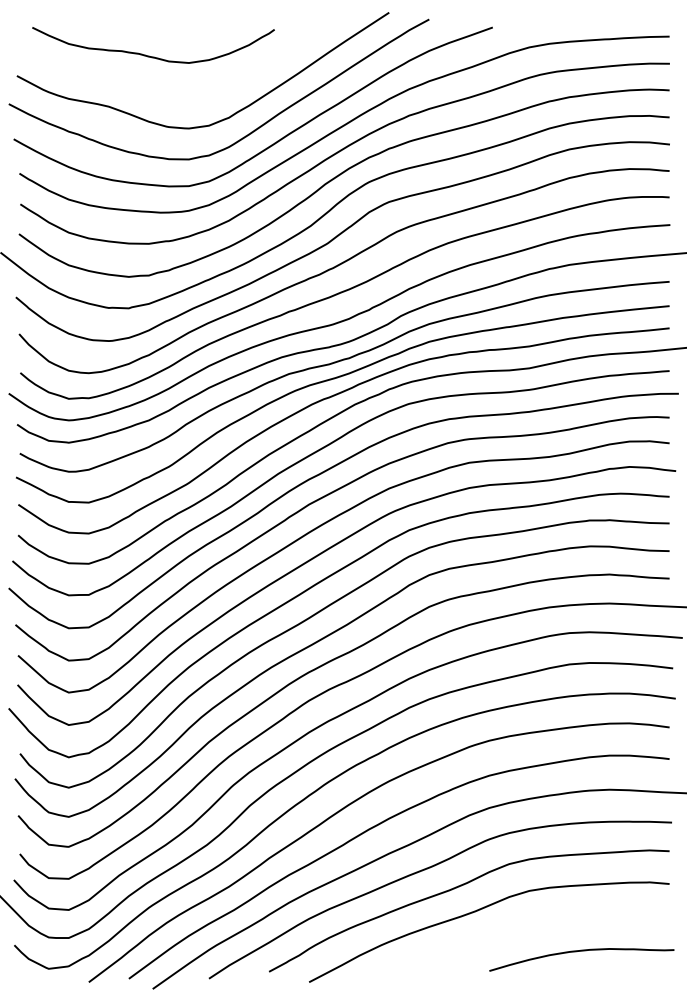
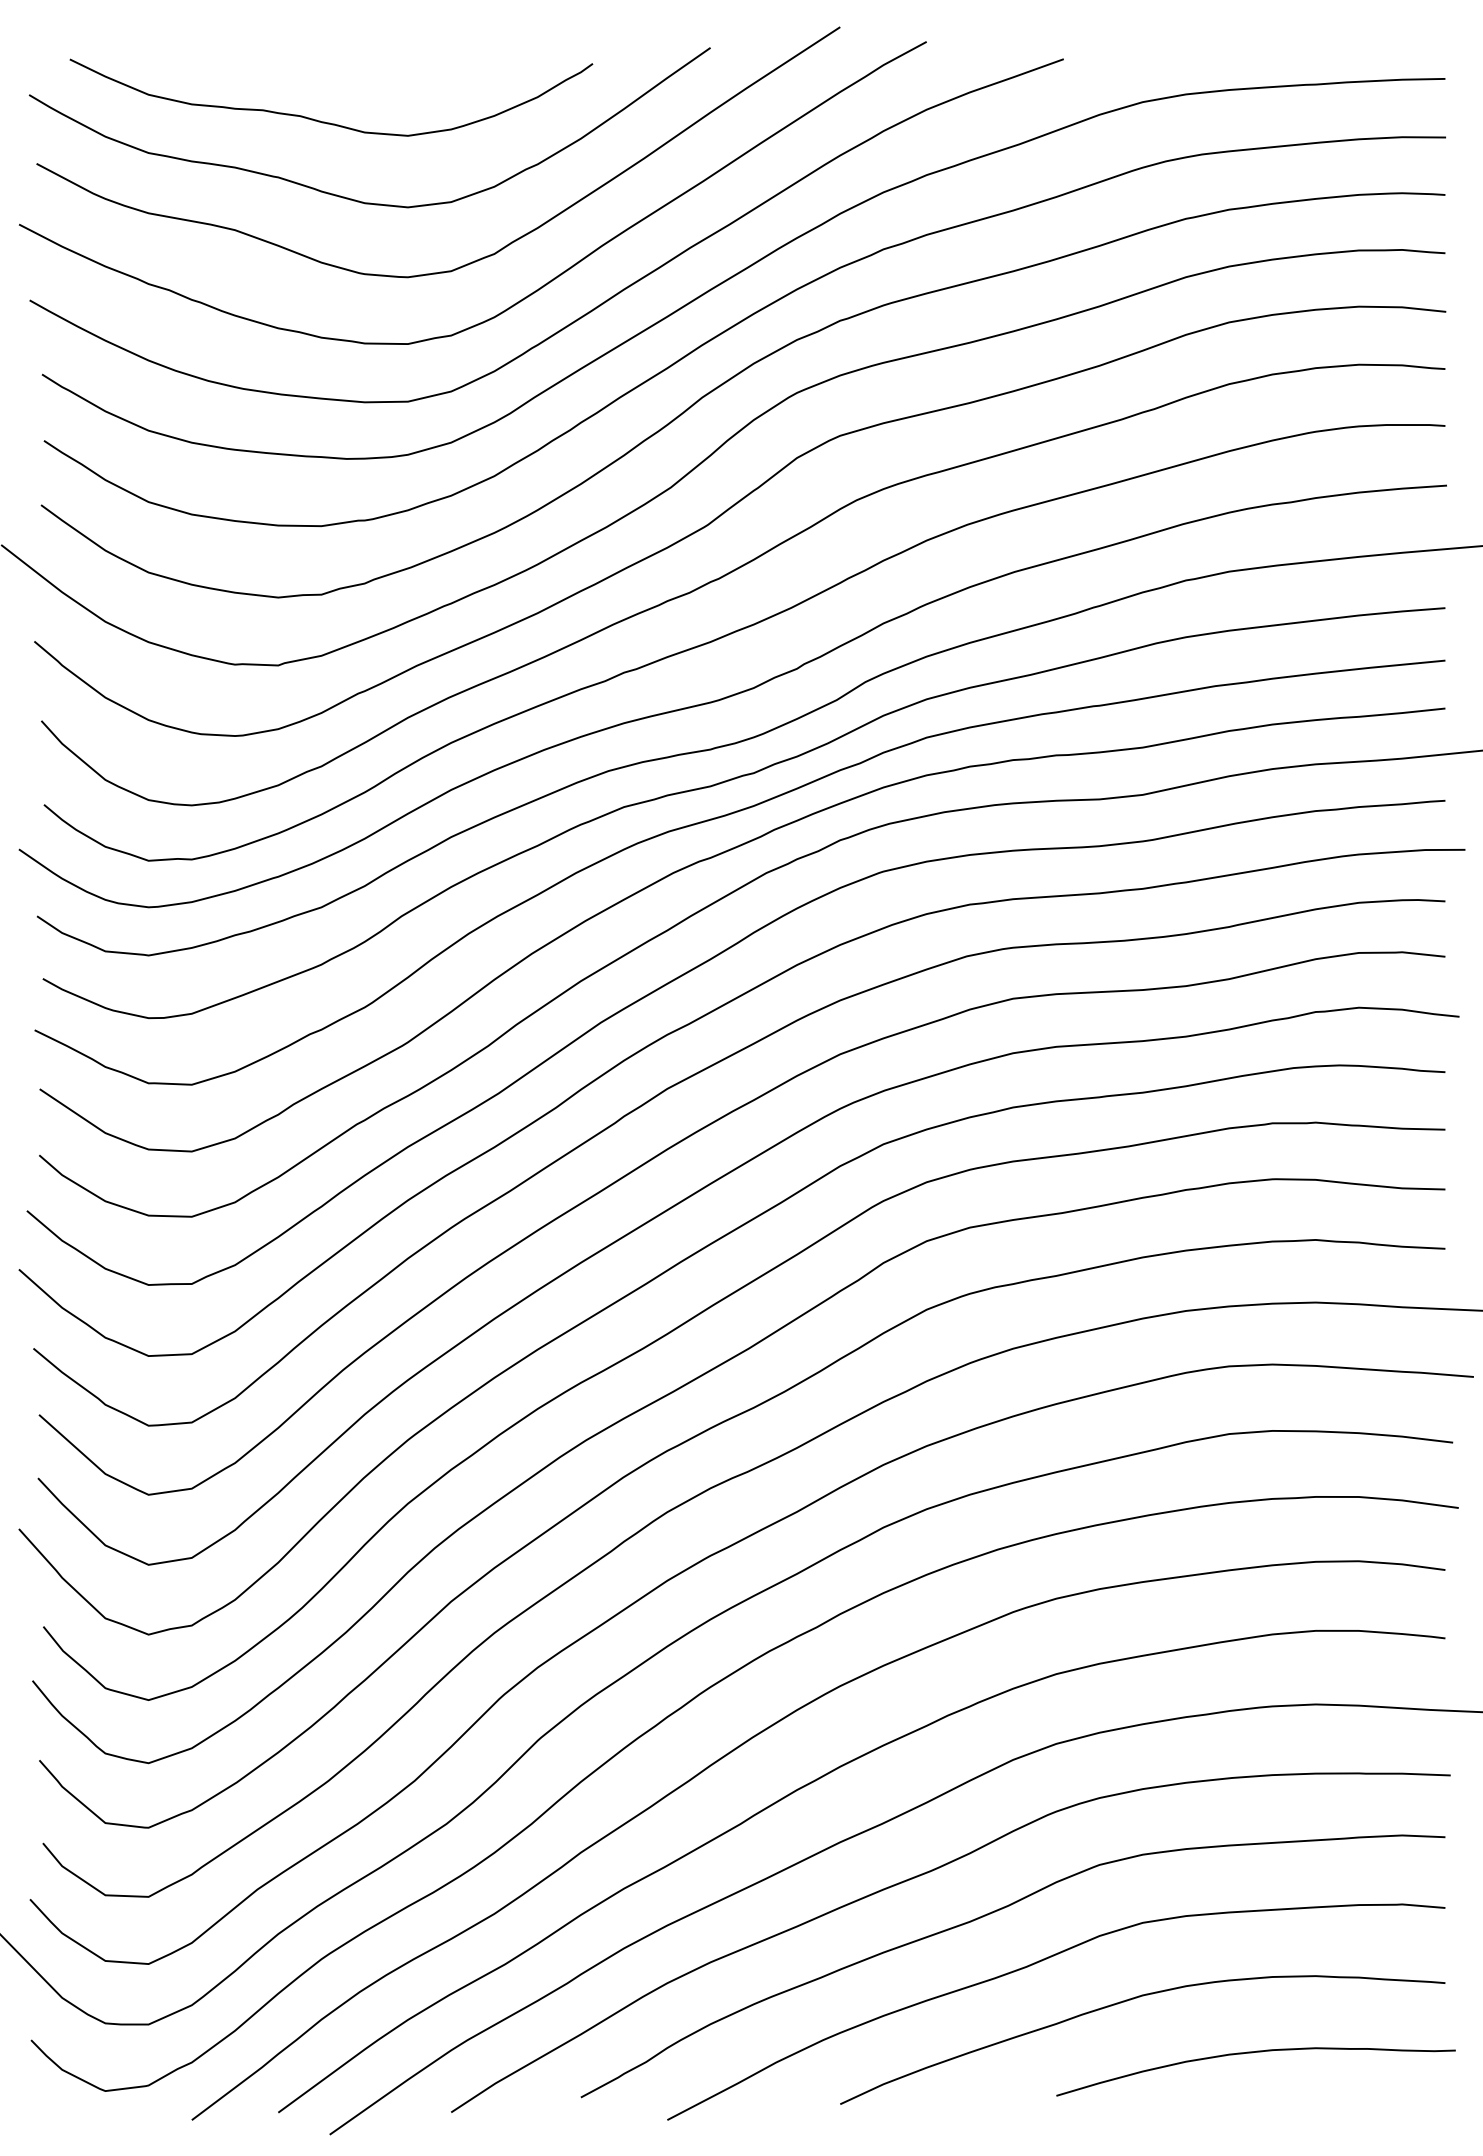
curve: (163, 91) -> (352, 197), added
curve: (523, 927) -> (1130, 2001), added

